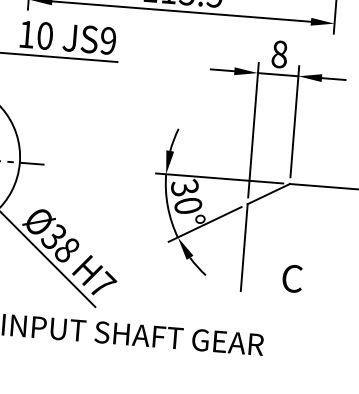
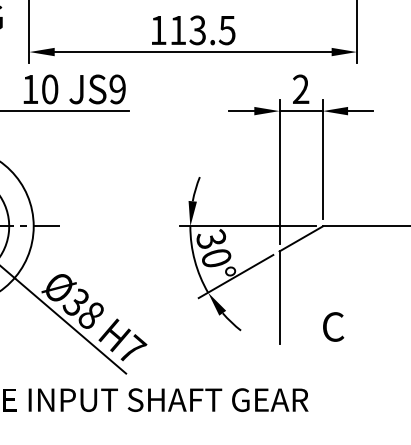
text: (280, 54) -> (301, 89), 8 -> 2

